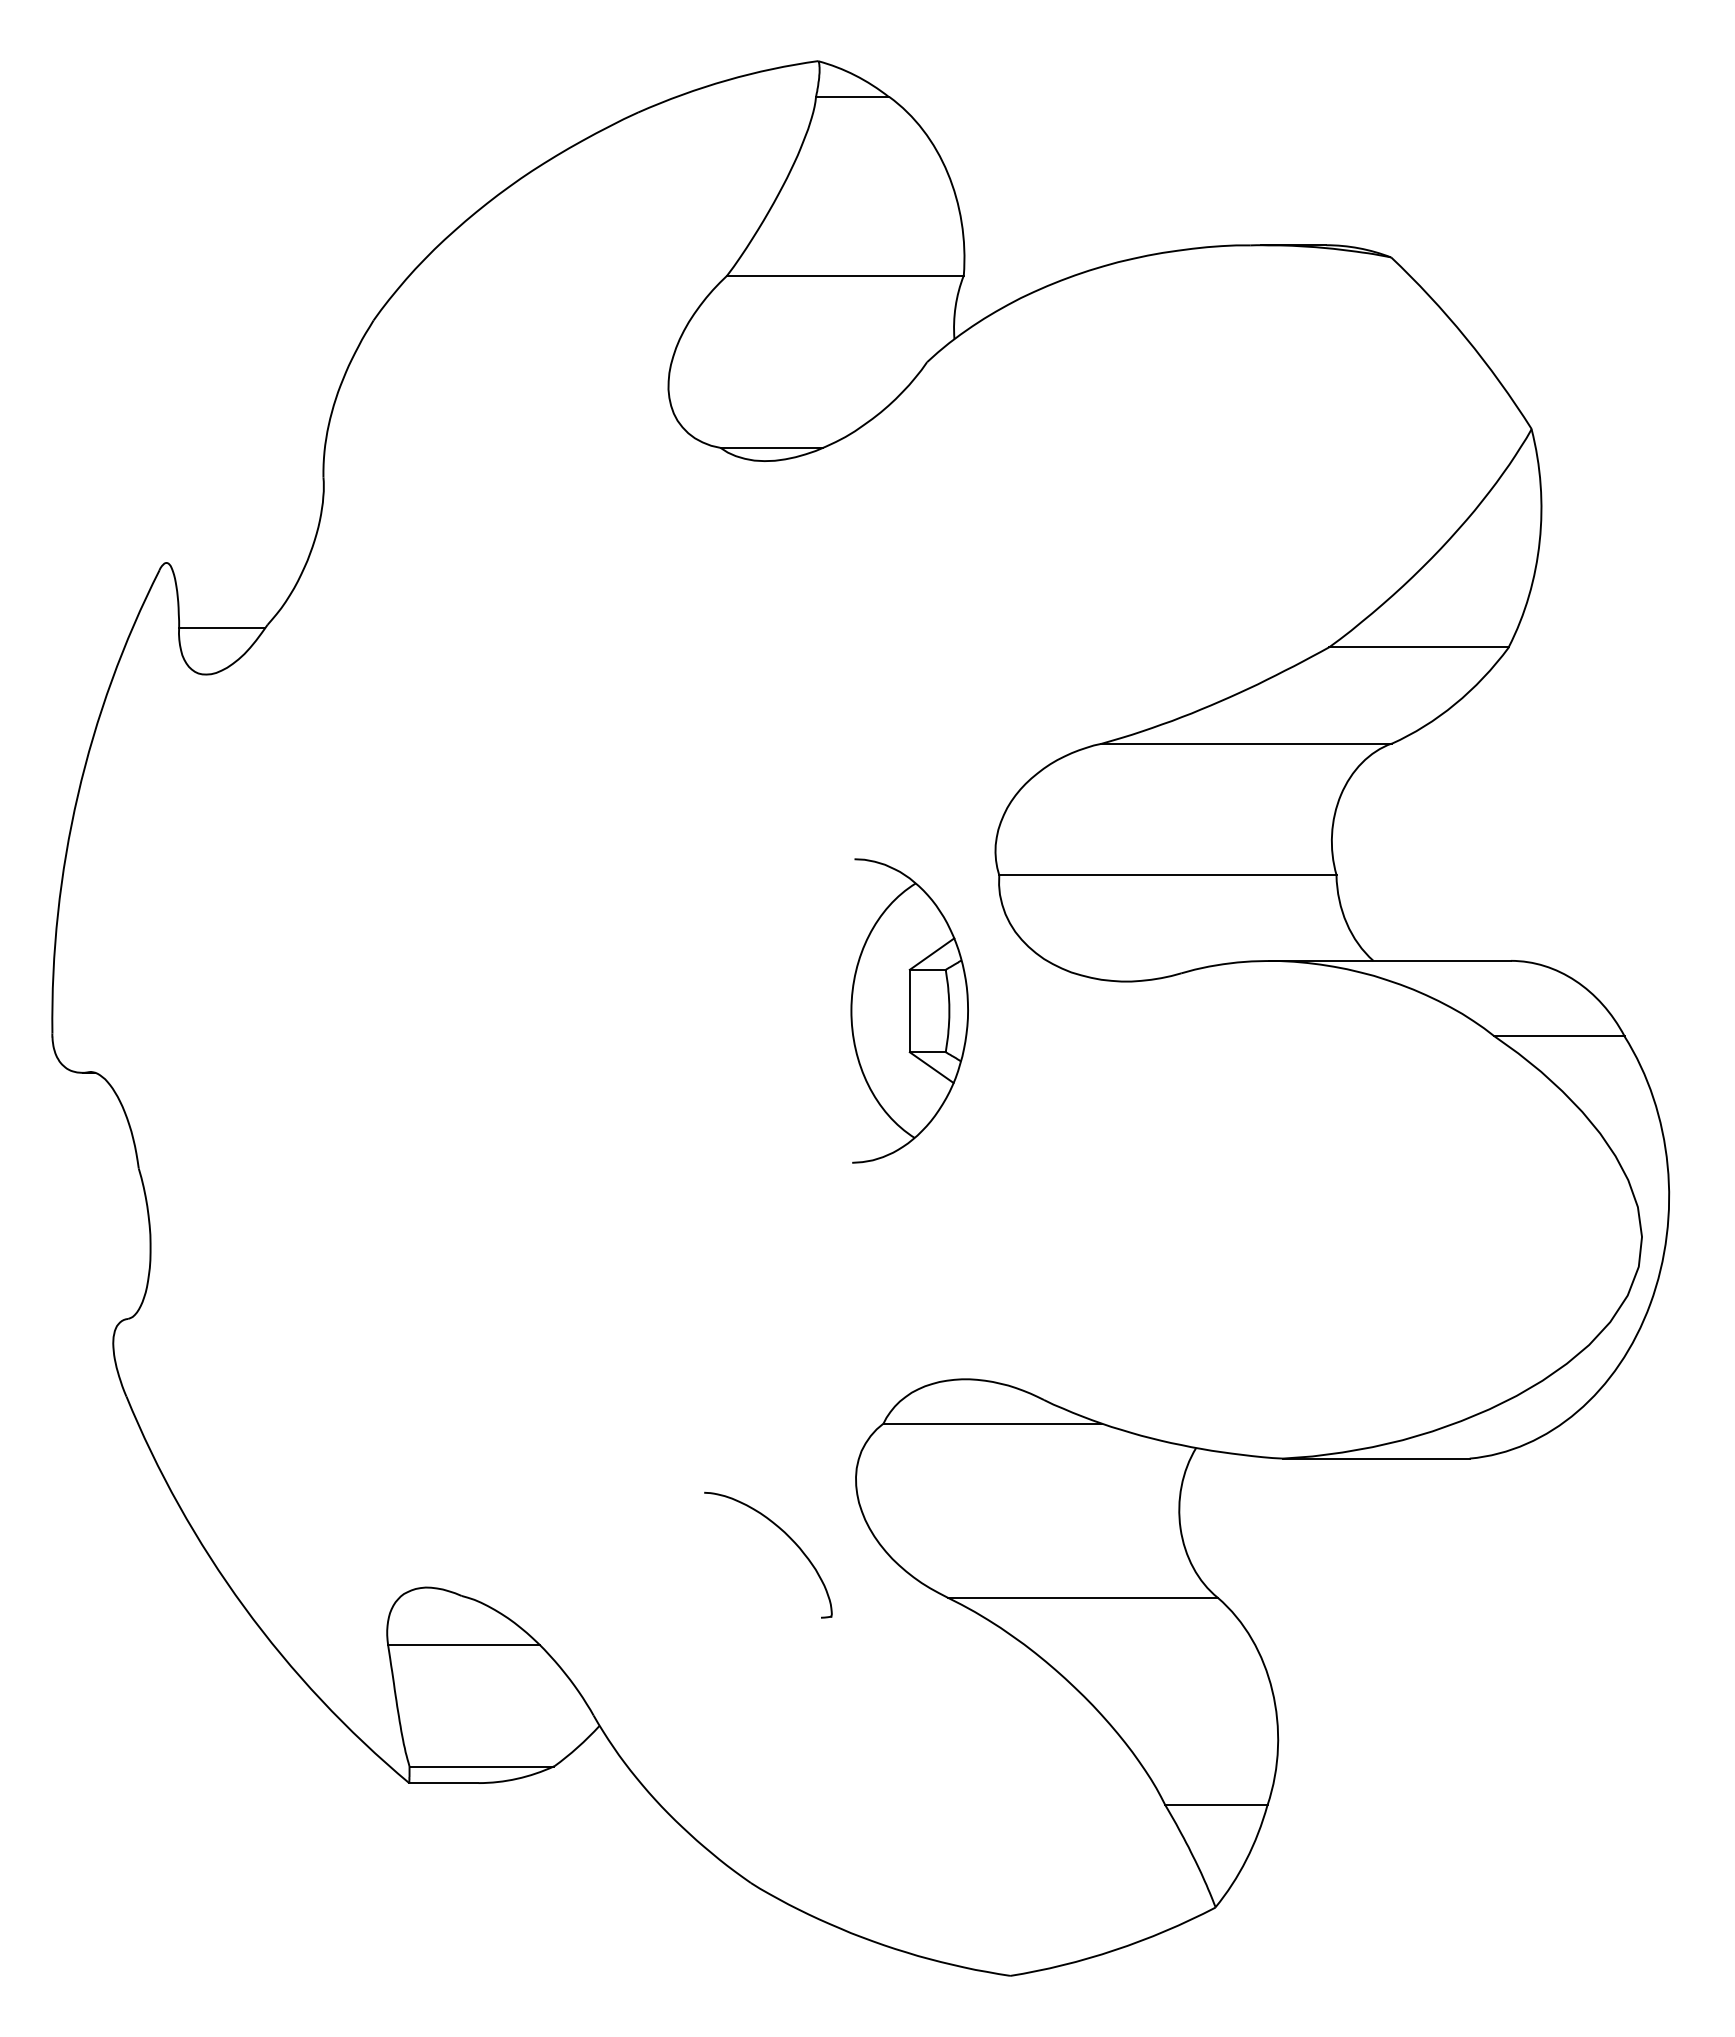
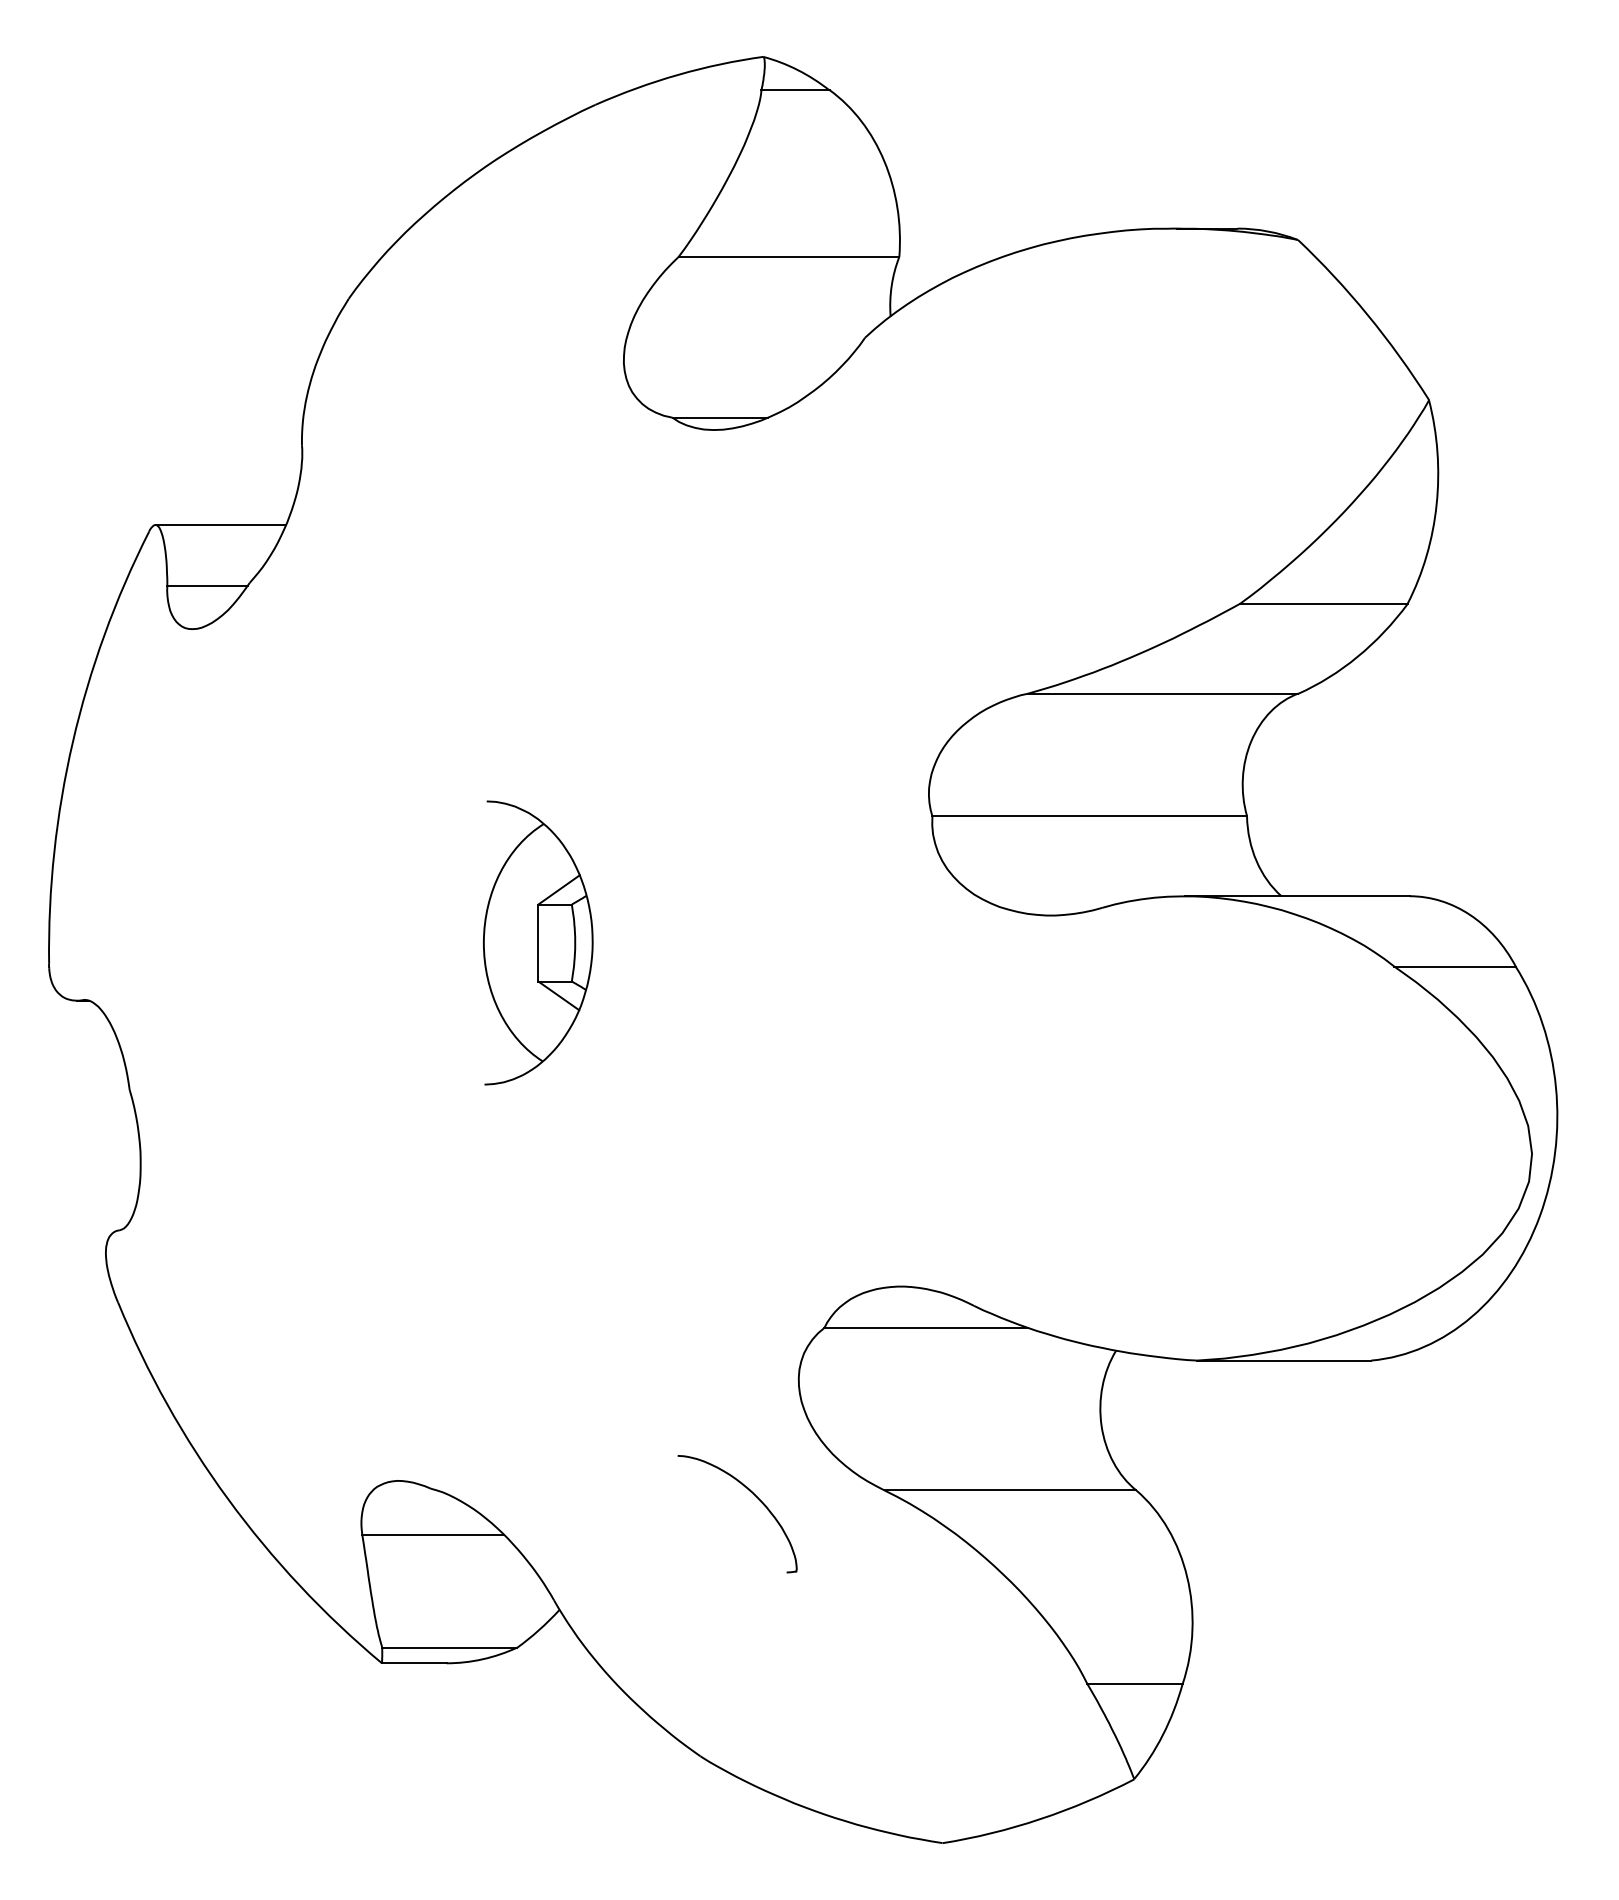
line: (236, 562) -> (220, 524), added
part: (909, 1010) -> (538, 942), moved
part: (786, 1535) -> (754, 1495), moved

